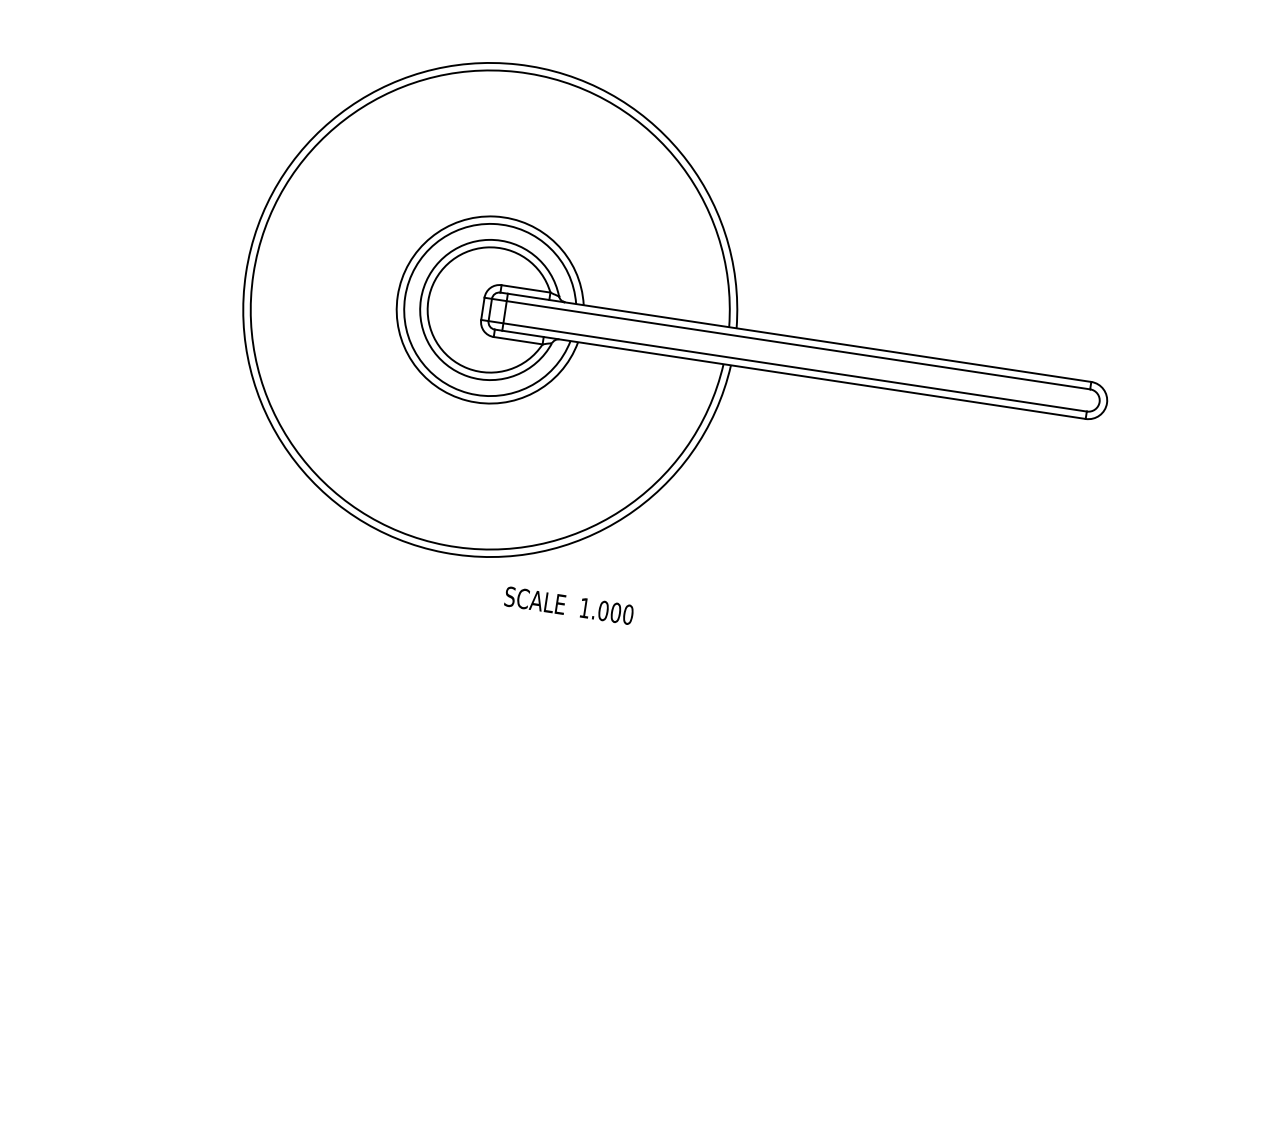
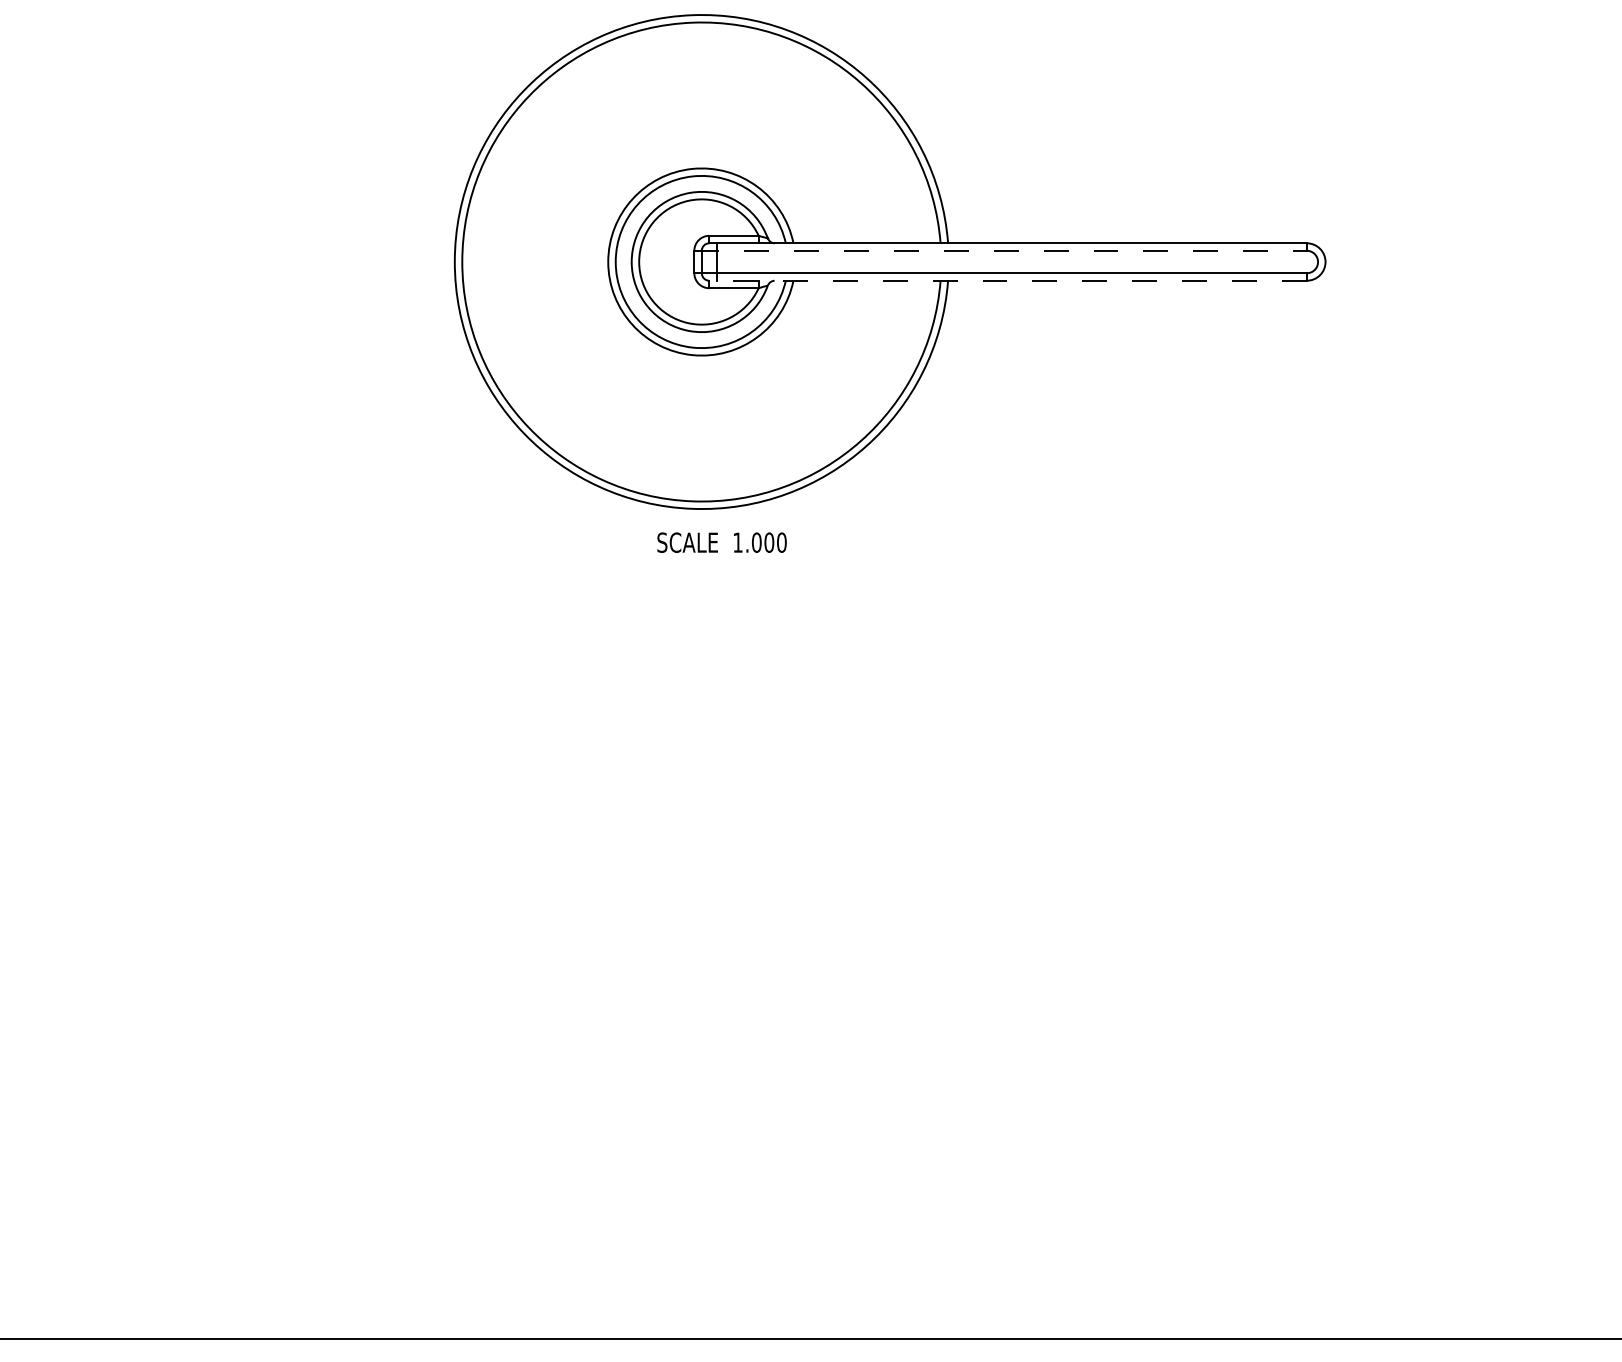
line: (788, 343) -> (1001, 250), solid -> dashed
line: (790, 374) -> (1008, 280), solid -> dashed
text: (568, 605) -> (721, 542), moved

